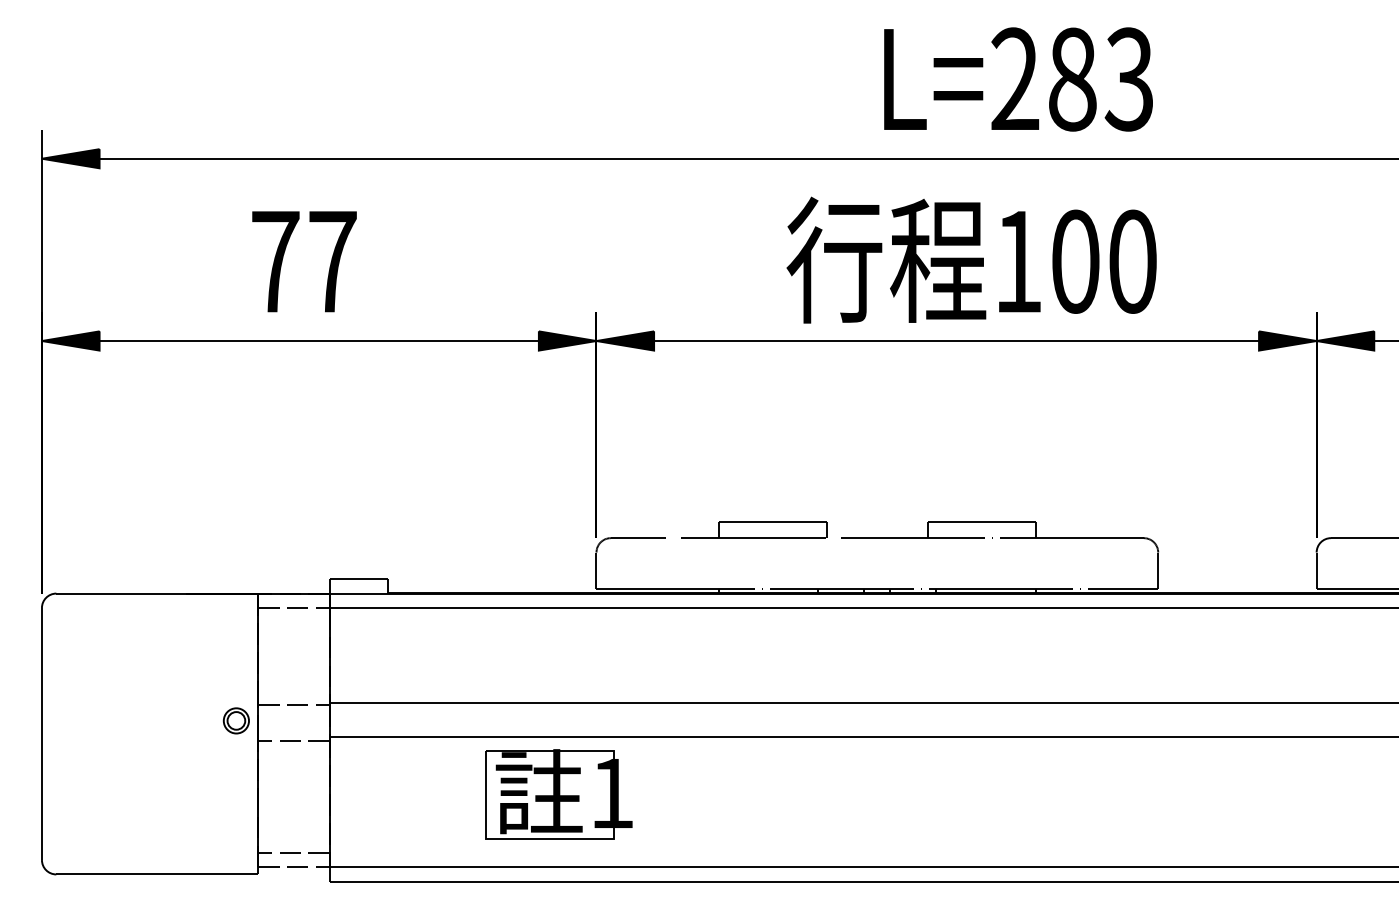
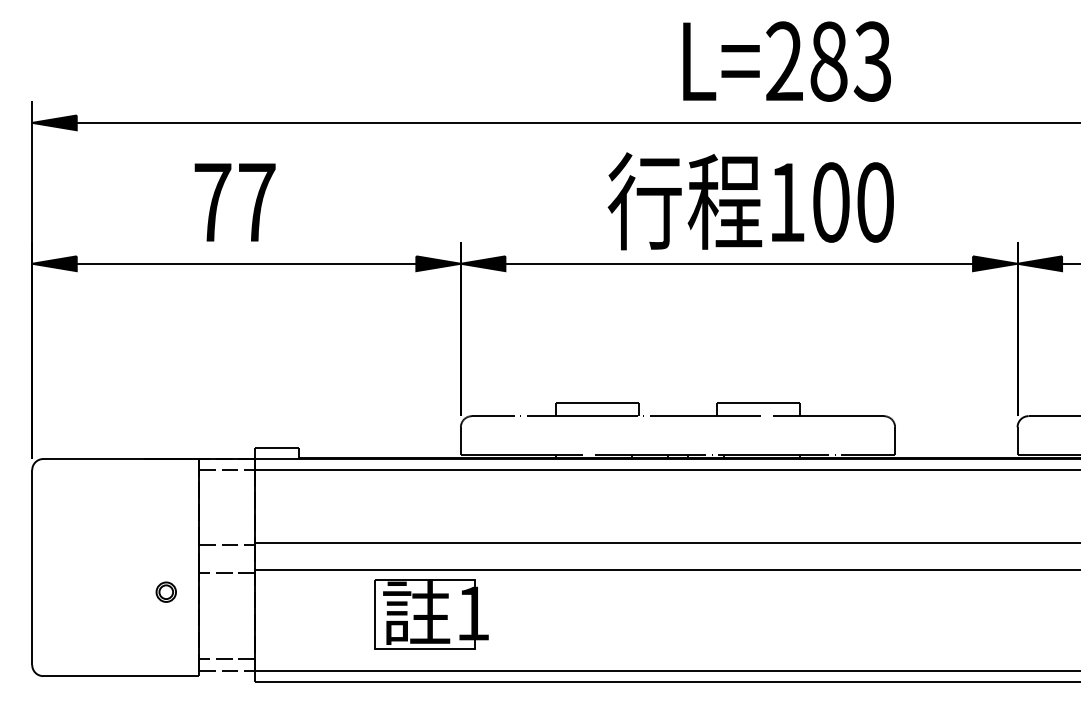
part: (235, 720) -> (165, 591), moved

